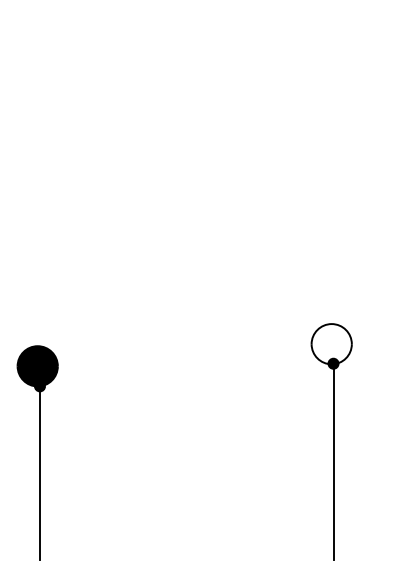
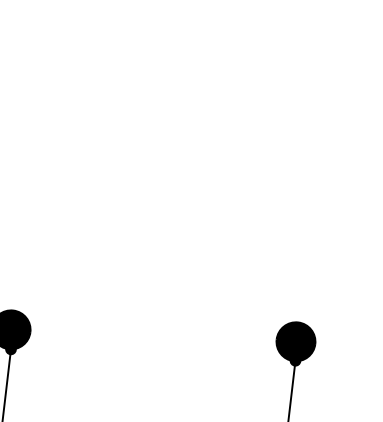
fill: (331, 344) -> (295, 342), added

